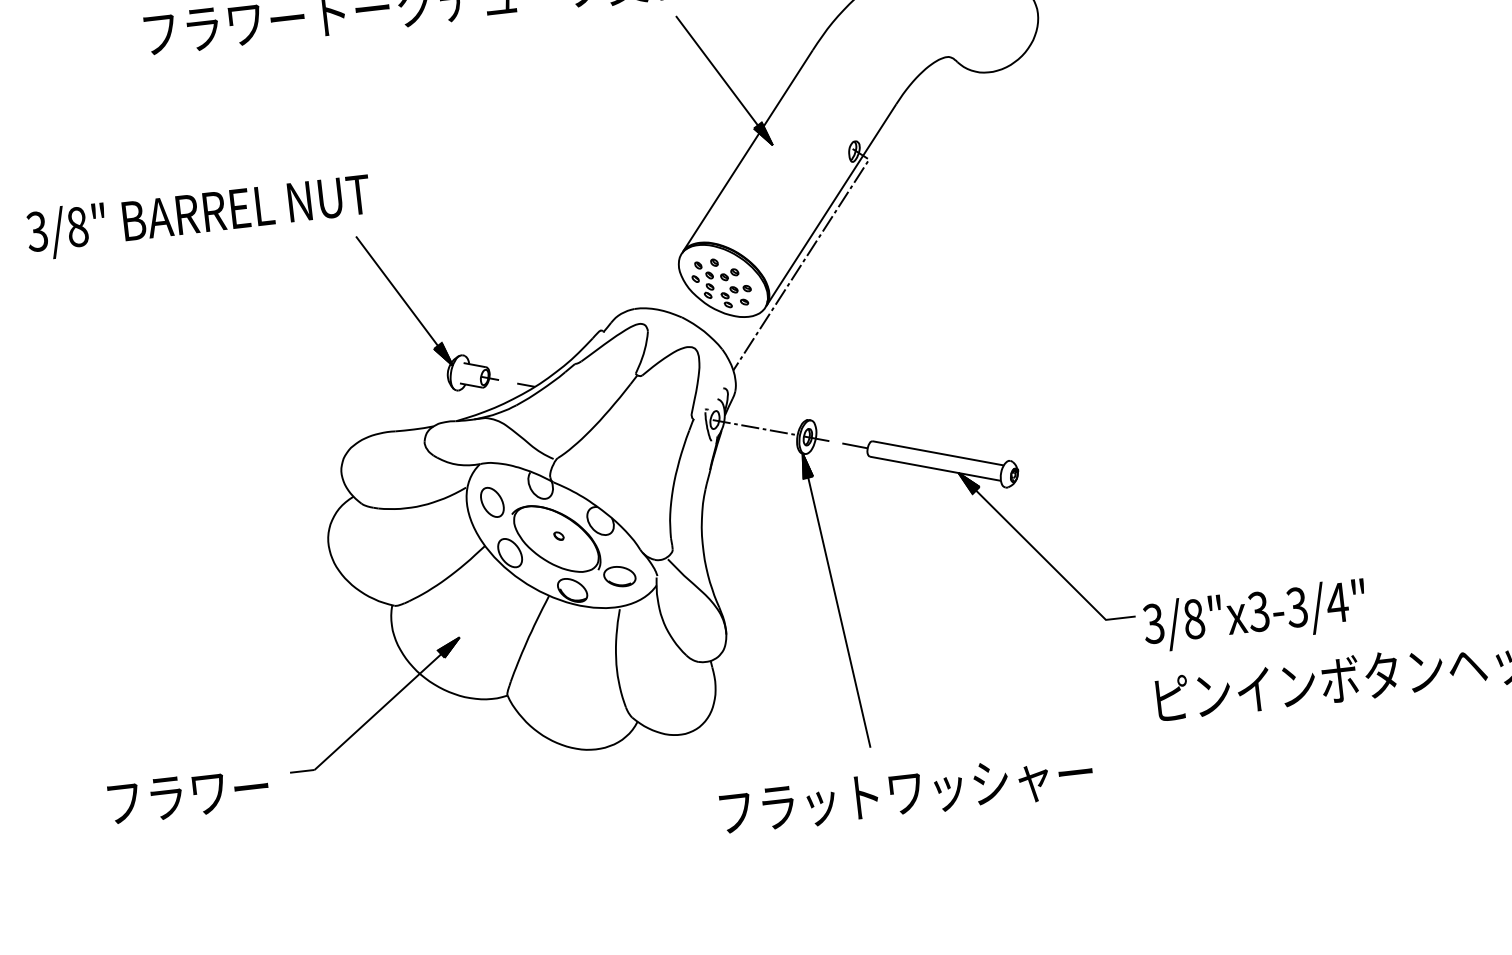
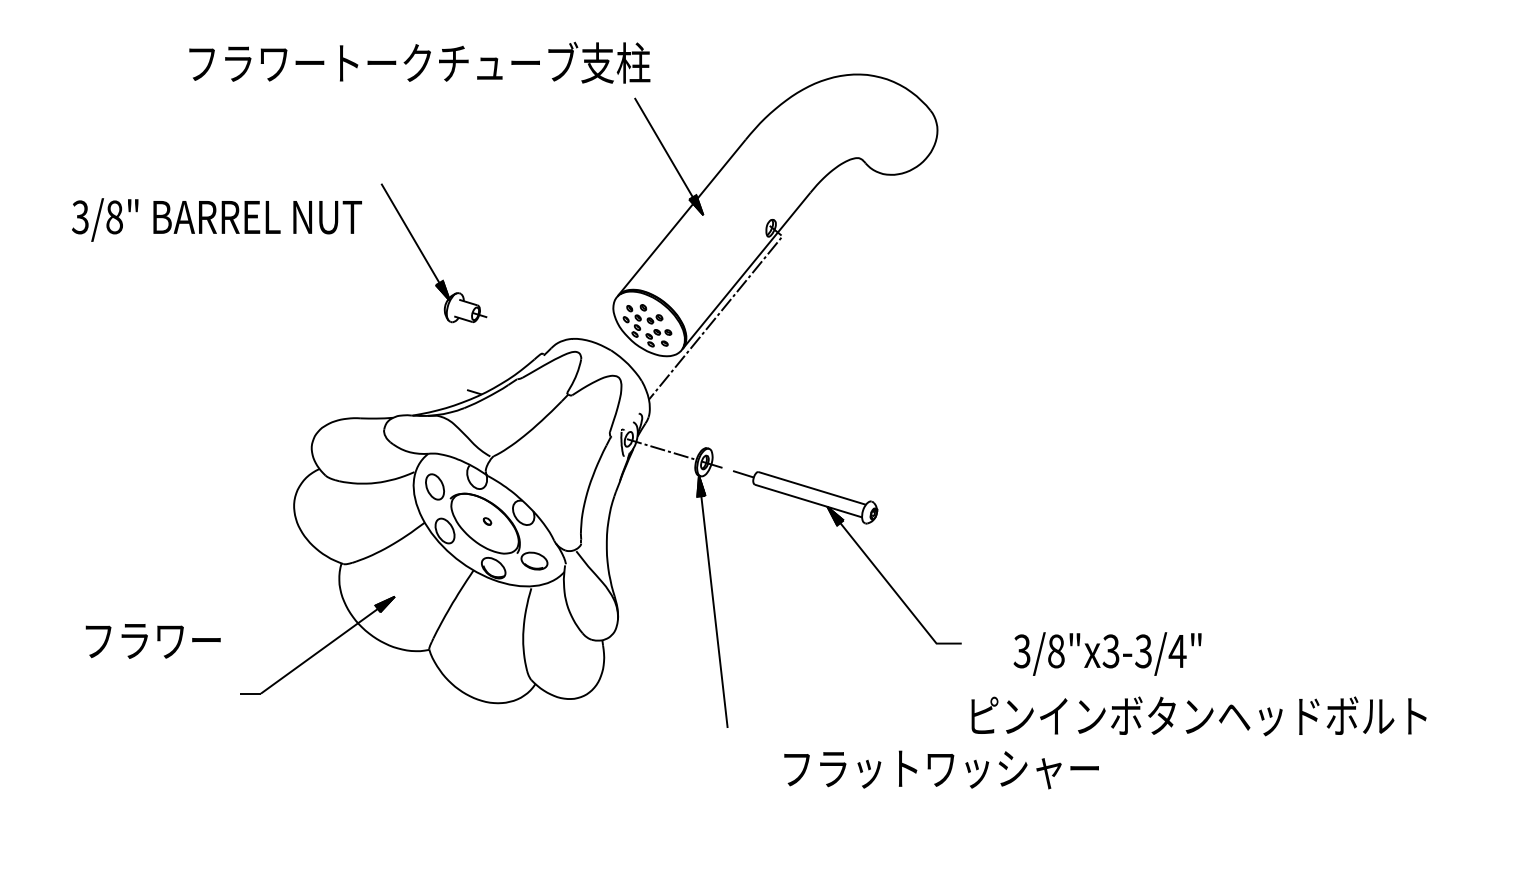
part: (417, 316) -> (425, 256), moved
text: (1254, 614) -> (1107, 653), moved
text: (906, 793) -> (941, 769), moved
text: (187, 796) -> (152, 641), moved

